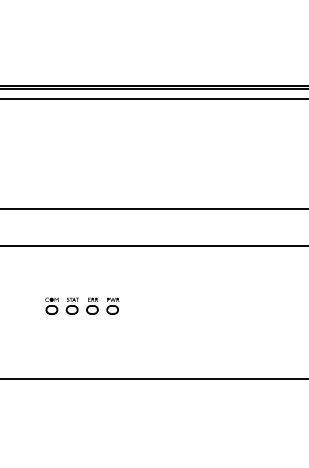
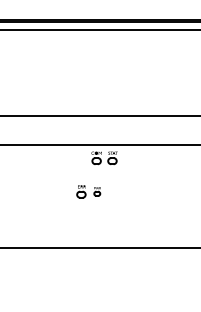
part: (61, 305) -> (104, 157), moved
part: (112, 305) -> (97, 191), size x0.7

